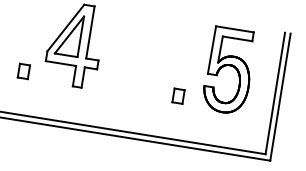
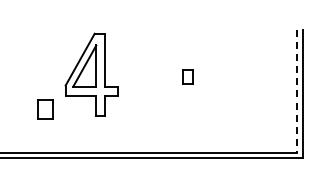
part: (23, 70) -> (45, 108), size x1.4
part: (228, 70) -> (247, 75), removed
line: (275, 93) -> (297, 91), solid -> dashed
part: (177, 95) -> (187, 76), moved

